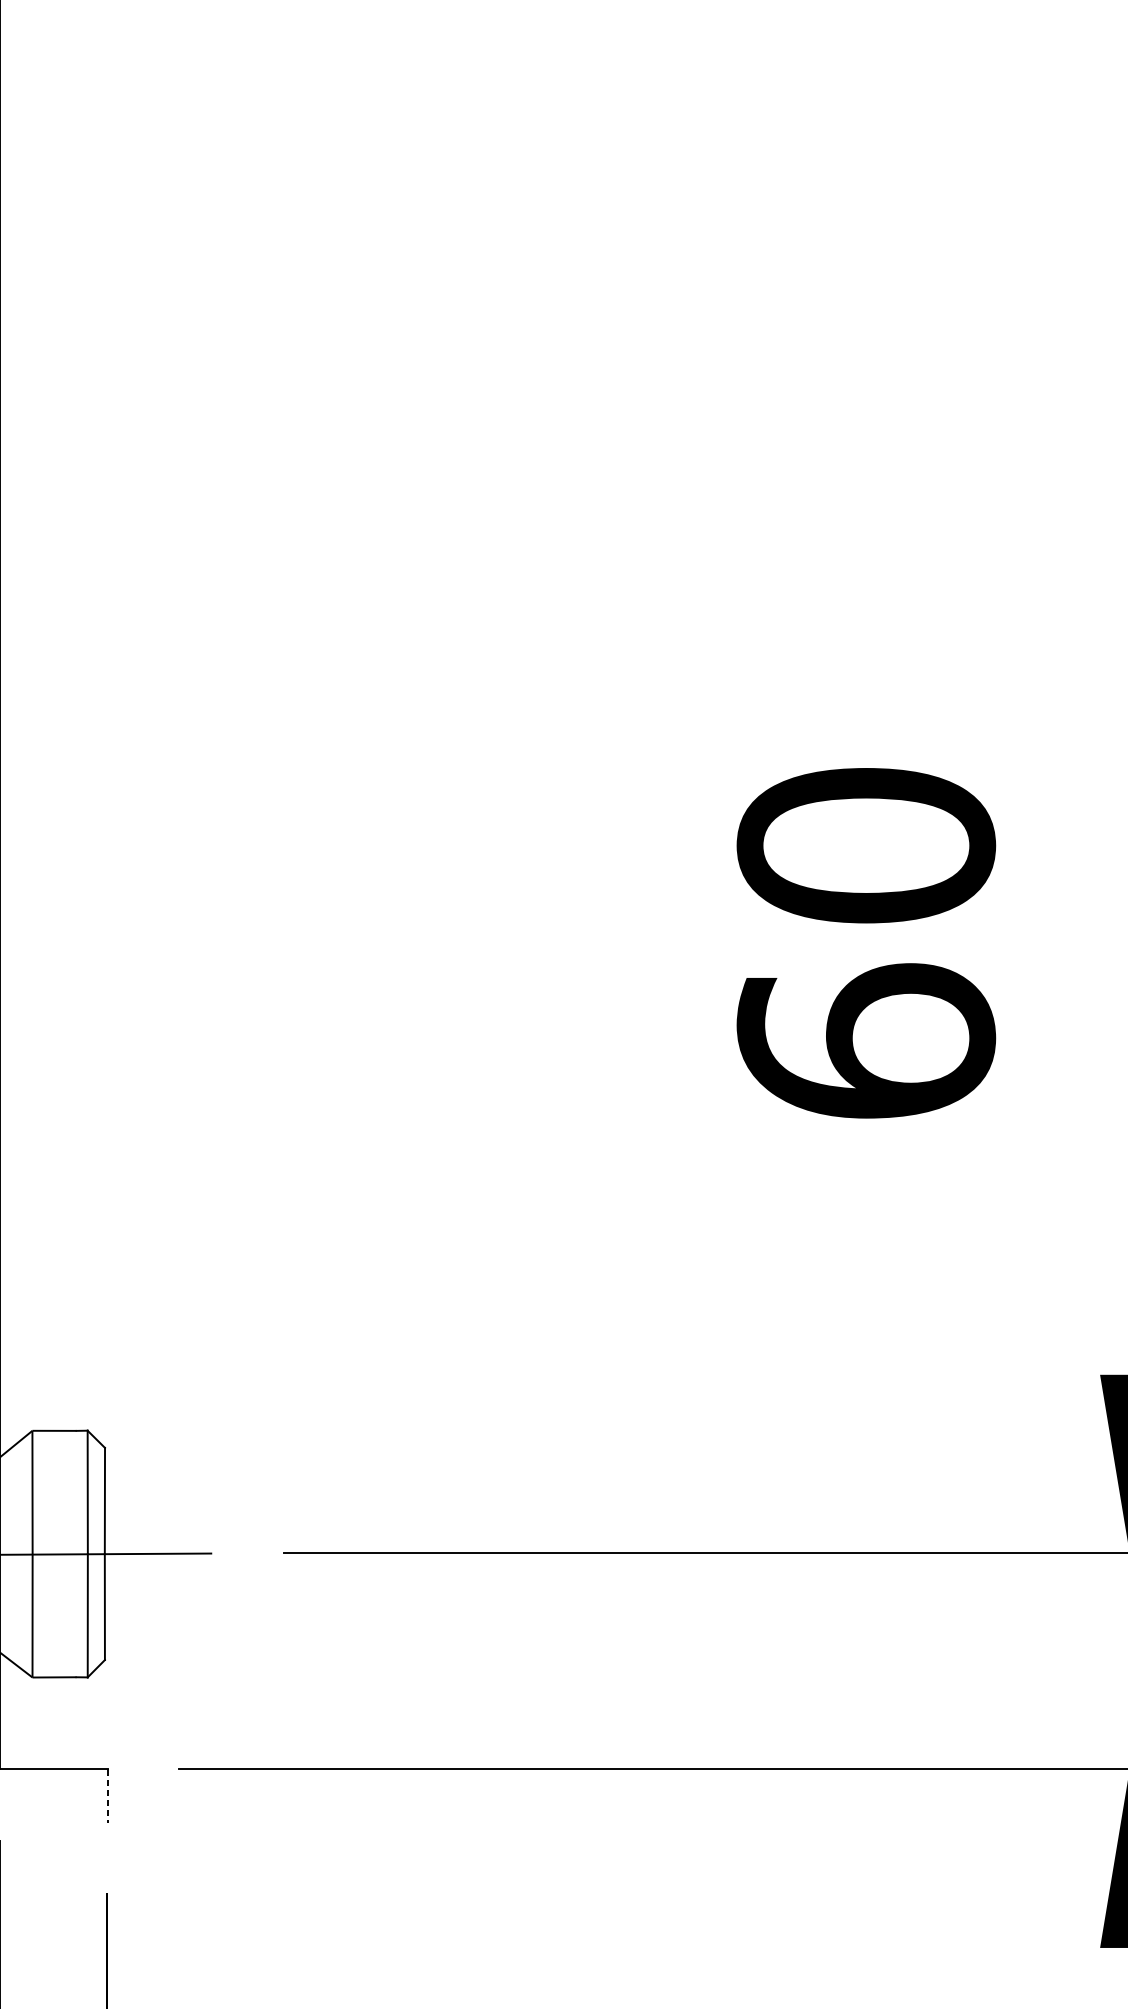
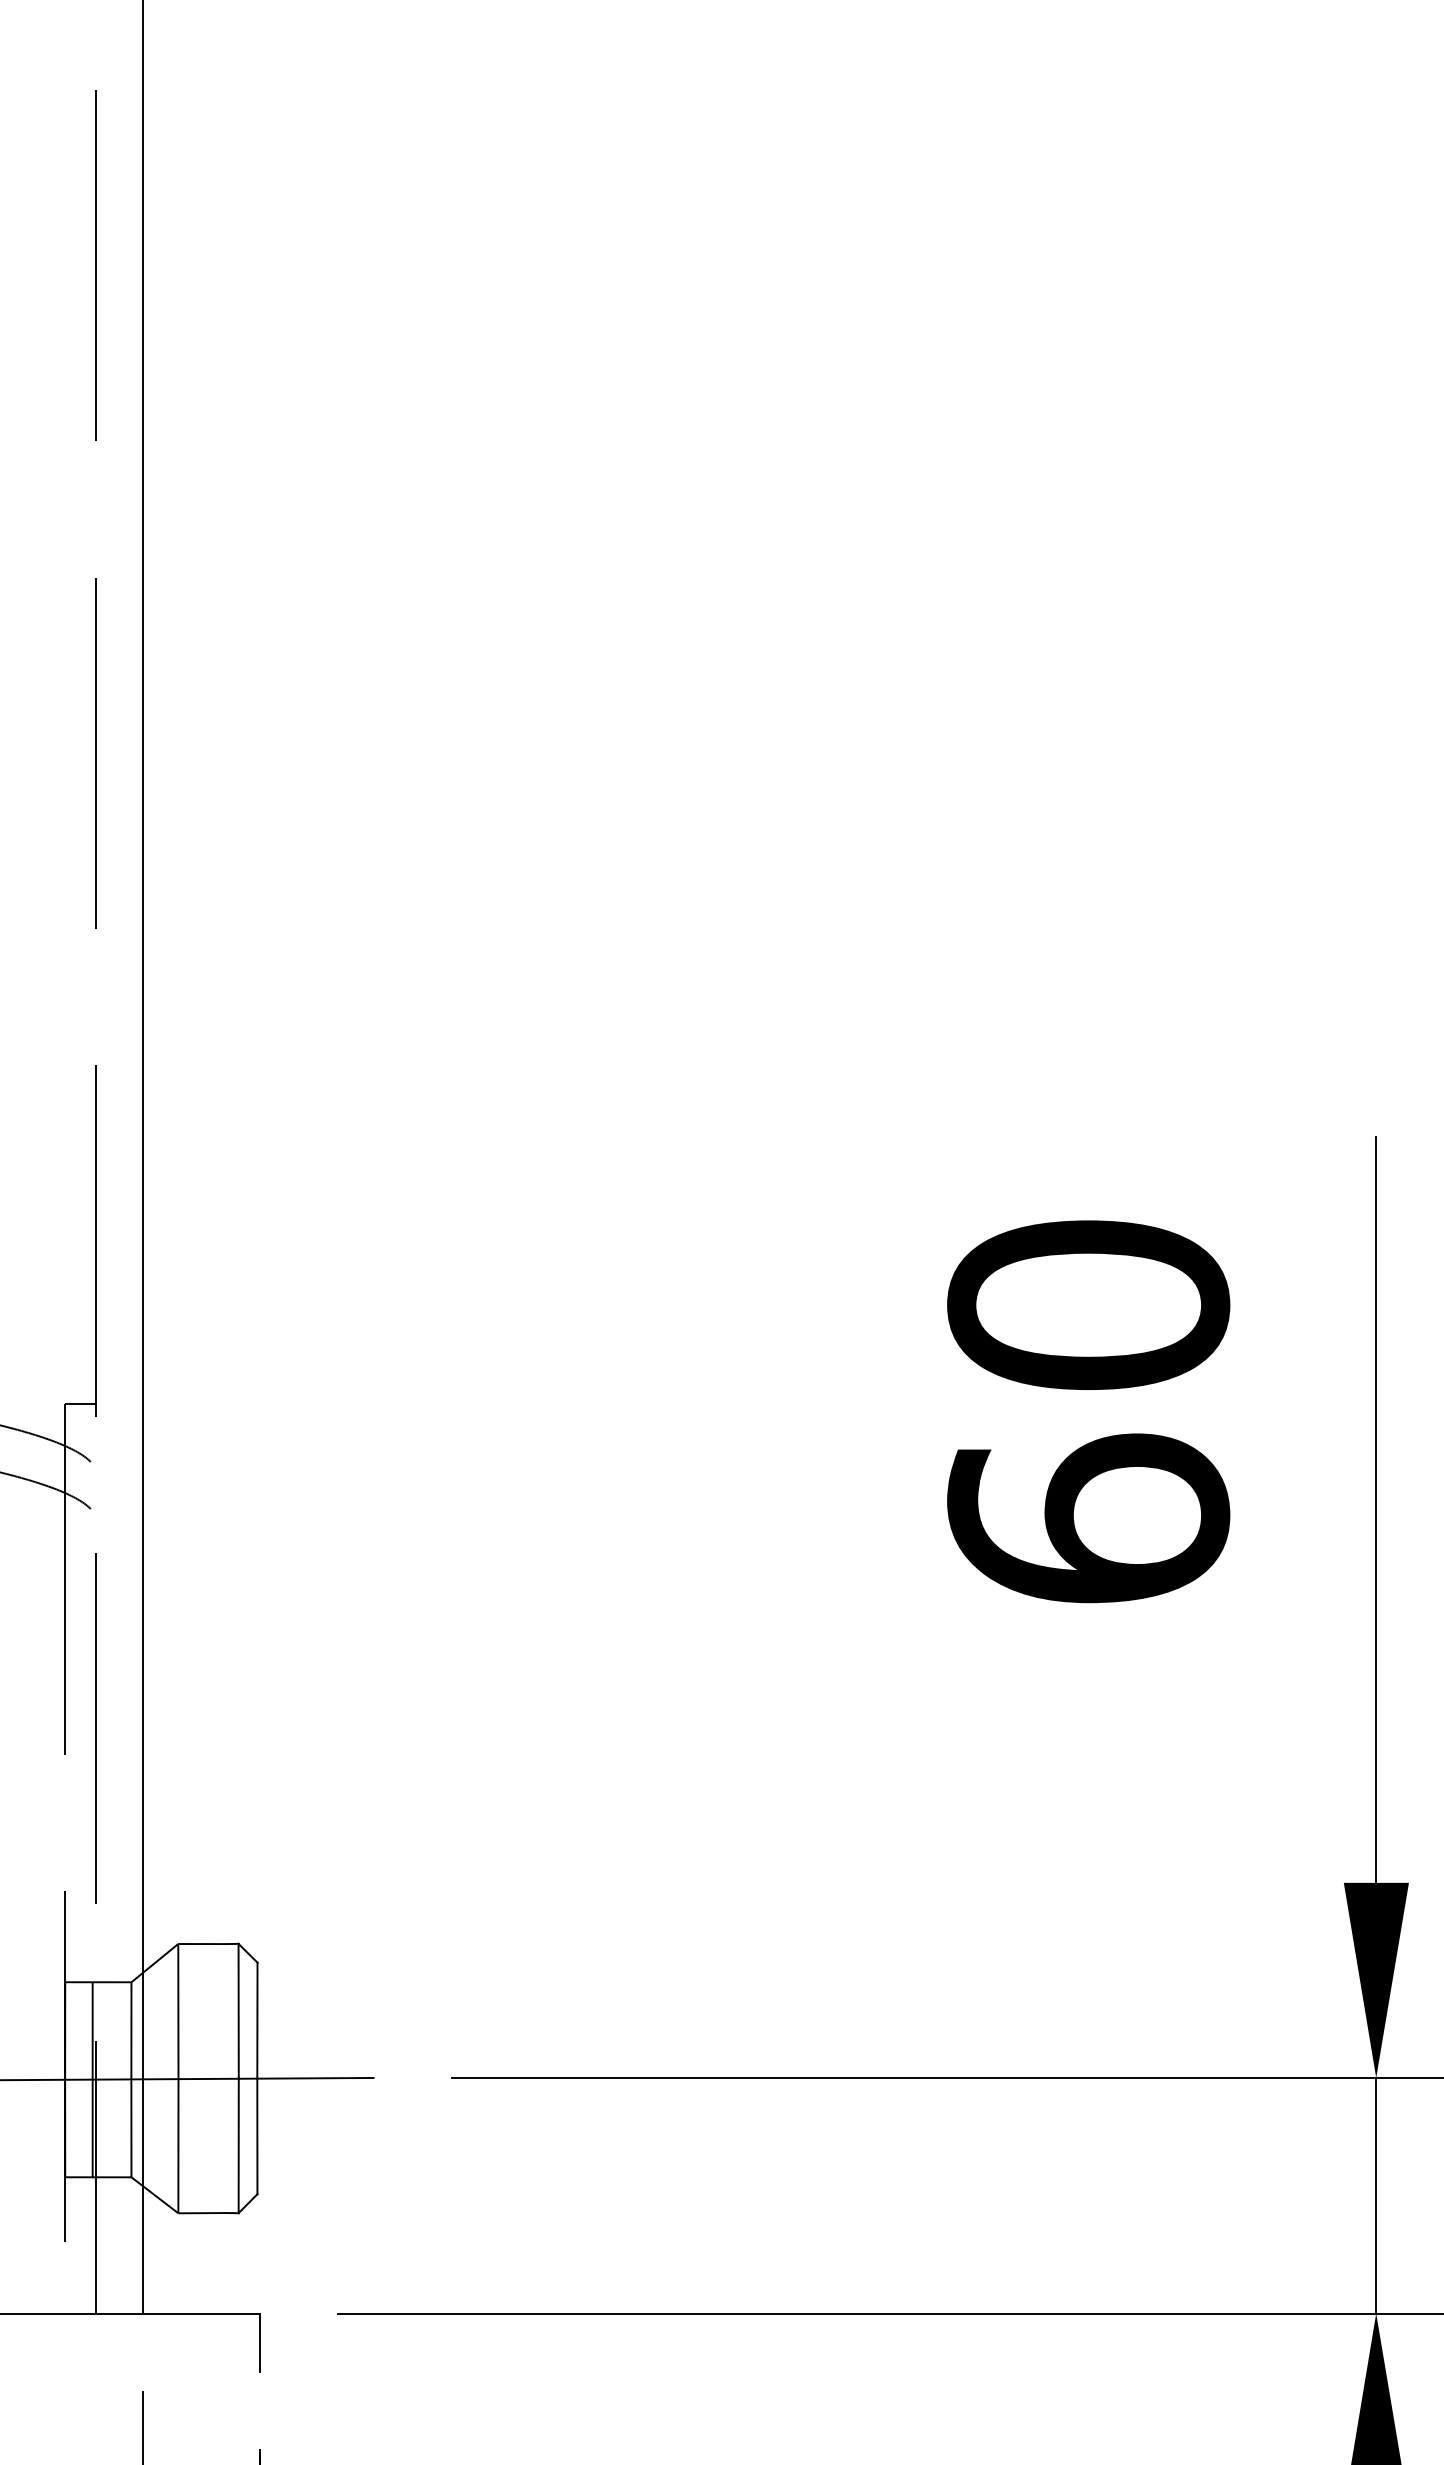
line: (107, 1796) -> (260, 2343), dashed -> solid

